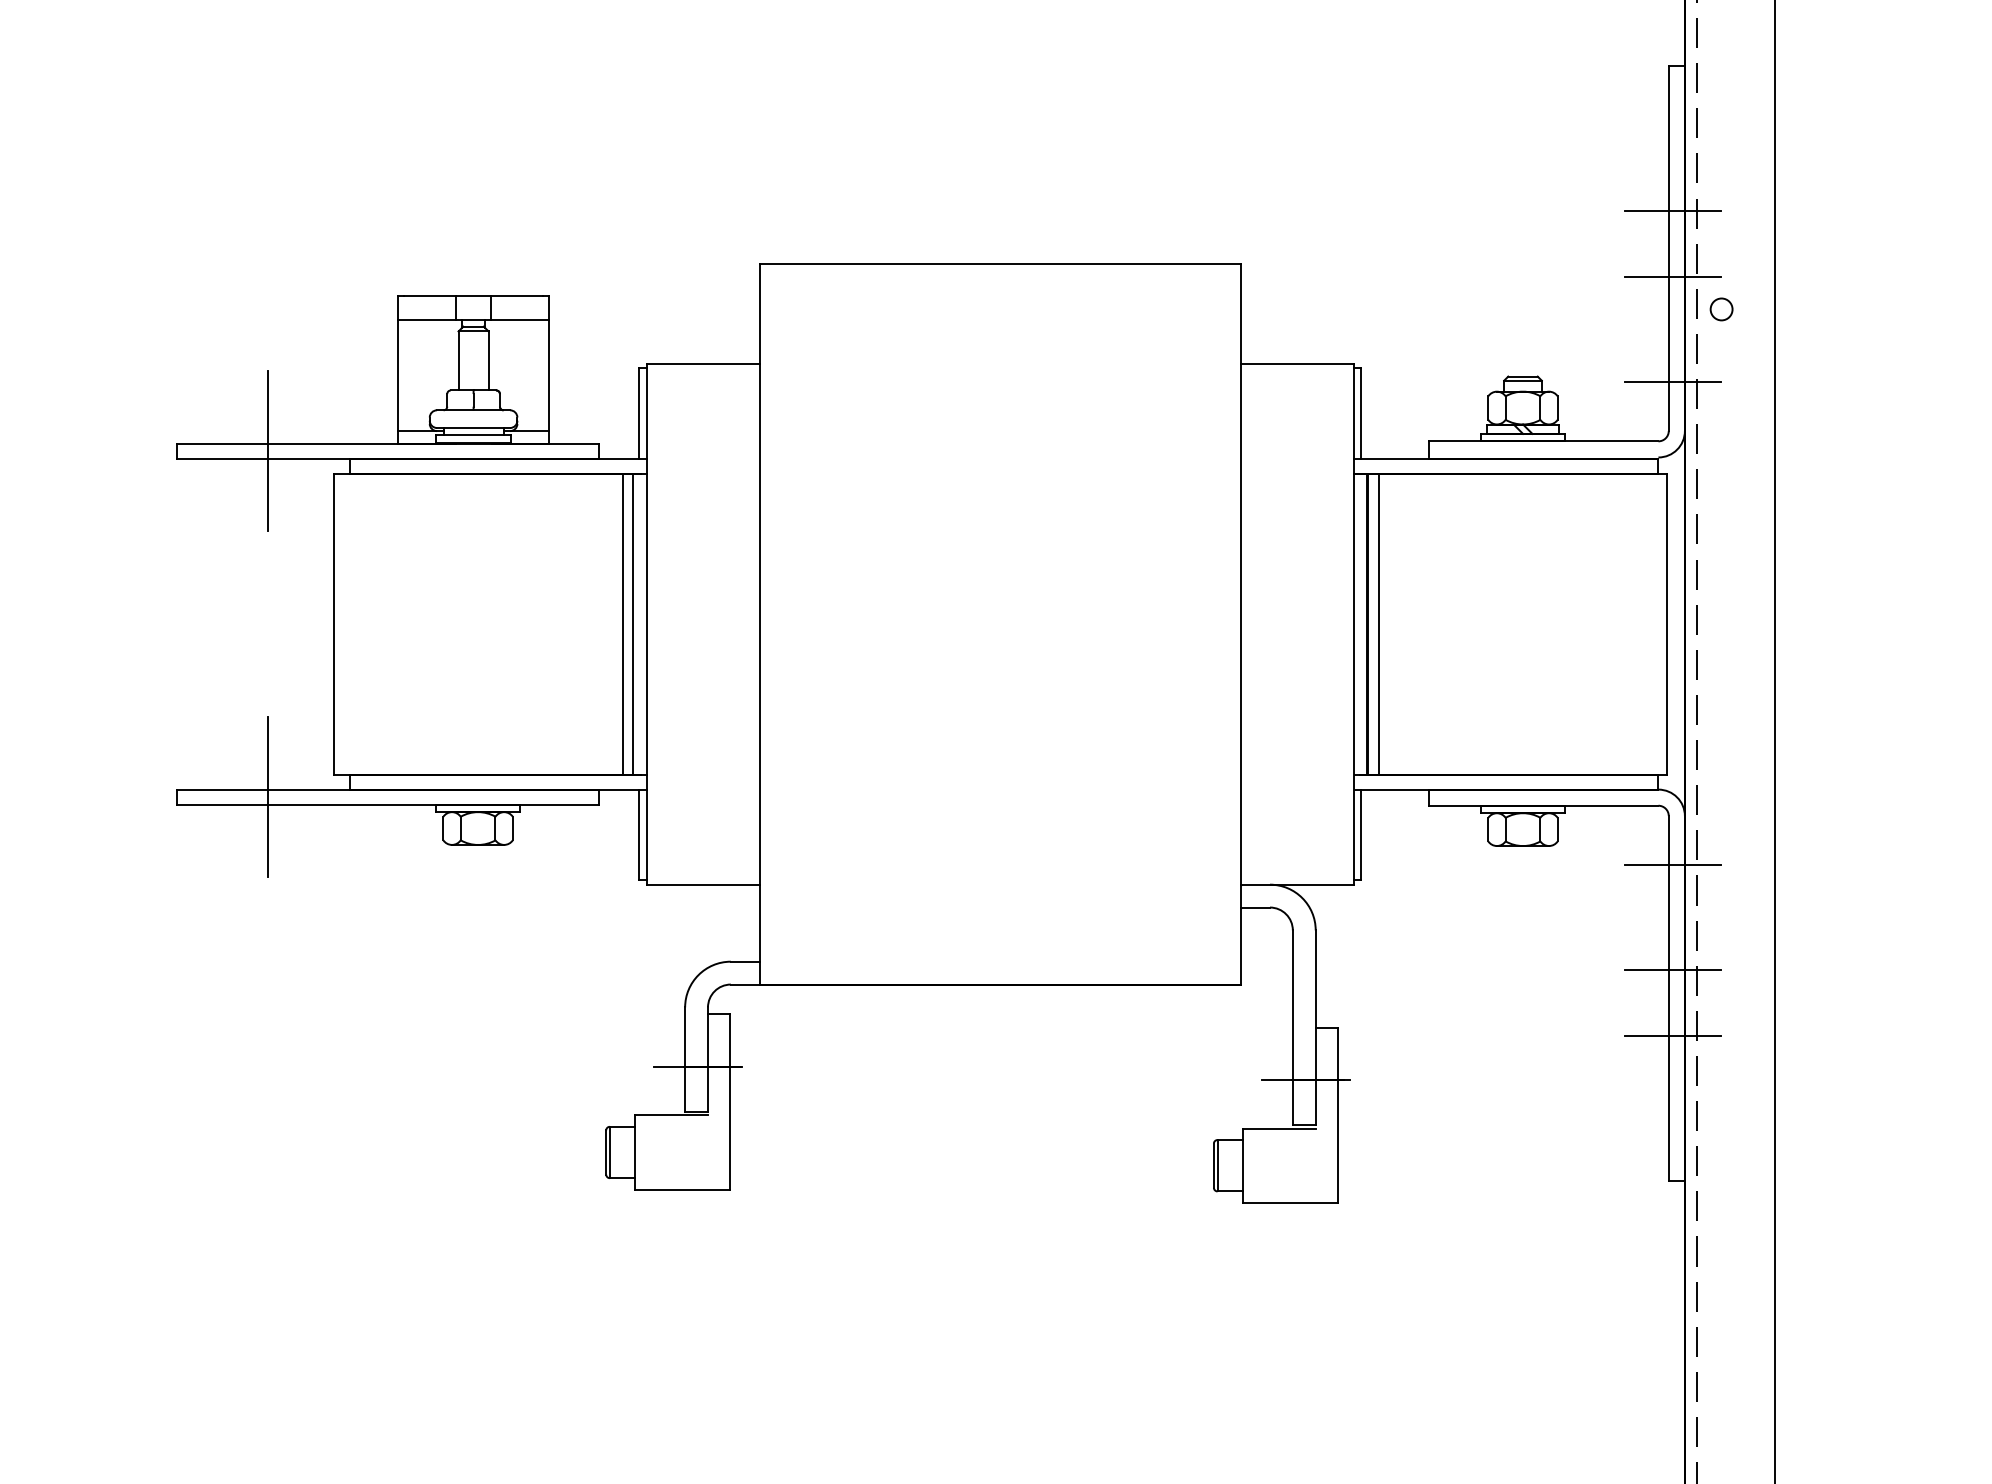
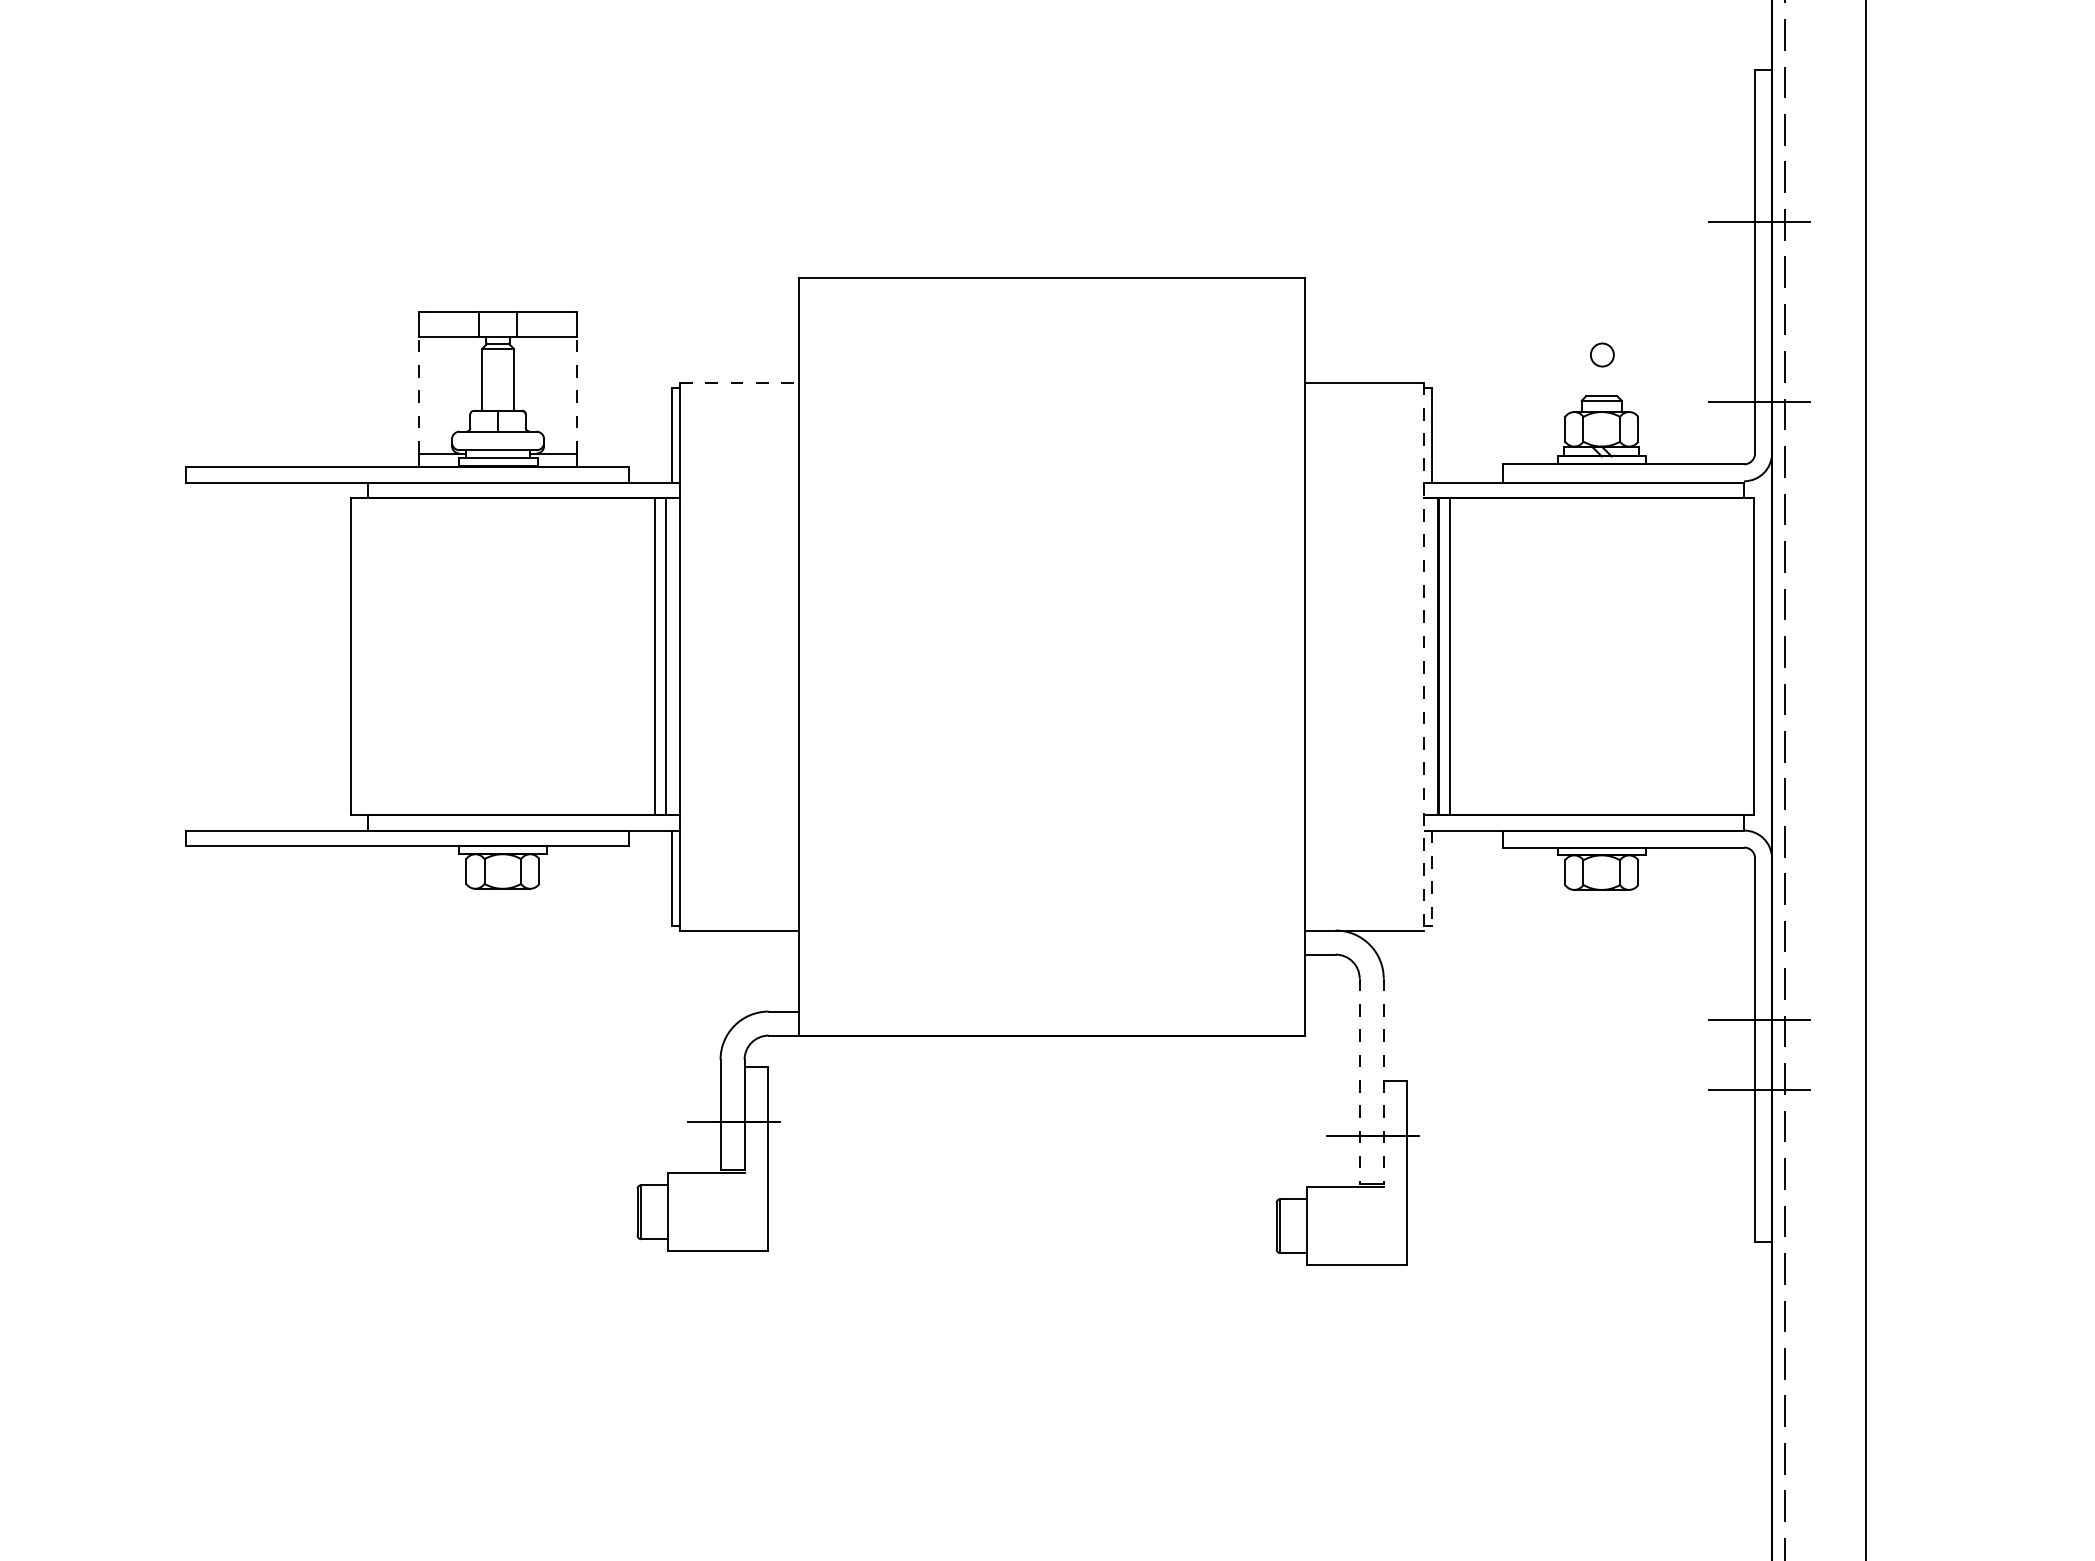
line: (1672, 276) -> (1758, 290), removed
circle: (1721, 309) -> (1602, 355), moved
line: (703, 363) -> (739, 382), solid -> dashed
line: (398, 375) -> (419, 395), solid -> dashed
line: (548, 375) -> (576, 395), solid -> dashed
line: (267, 451) -> (281, 474), removed
line: (1354, 624) -> (1424, 656), solid -> dashed
line: (267, 797) -> (281, 838), removed
line: (1361, 835) -> (1431, 878), solid -> dashed
line: (1672, 865) -> (1758, 910), removed
line: (1292, 1028) -> (1359, 1081), solid -> dashed
line: (1315, 1028) -> (1383, 1081), solid -> dashed

